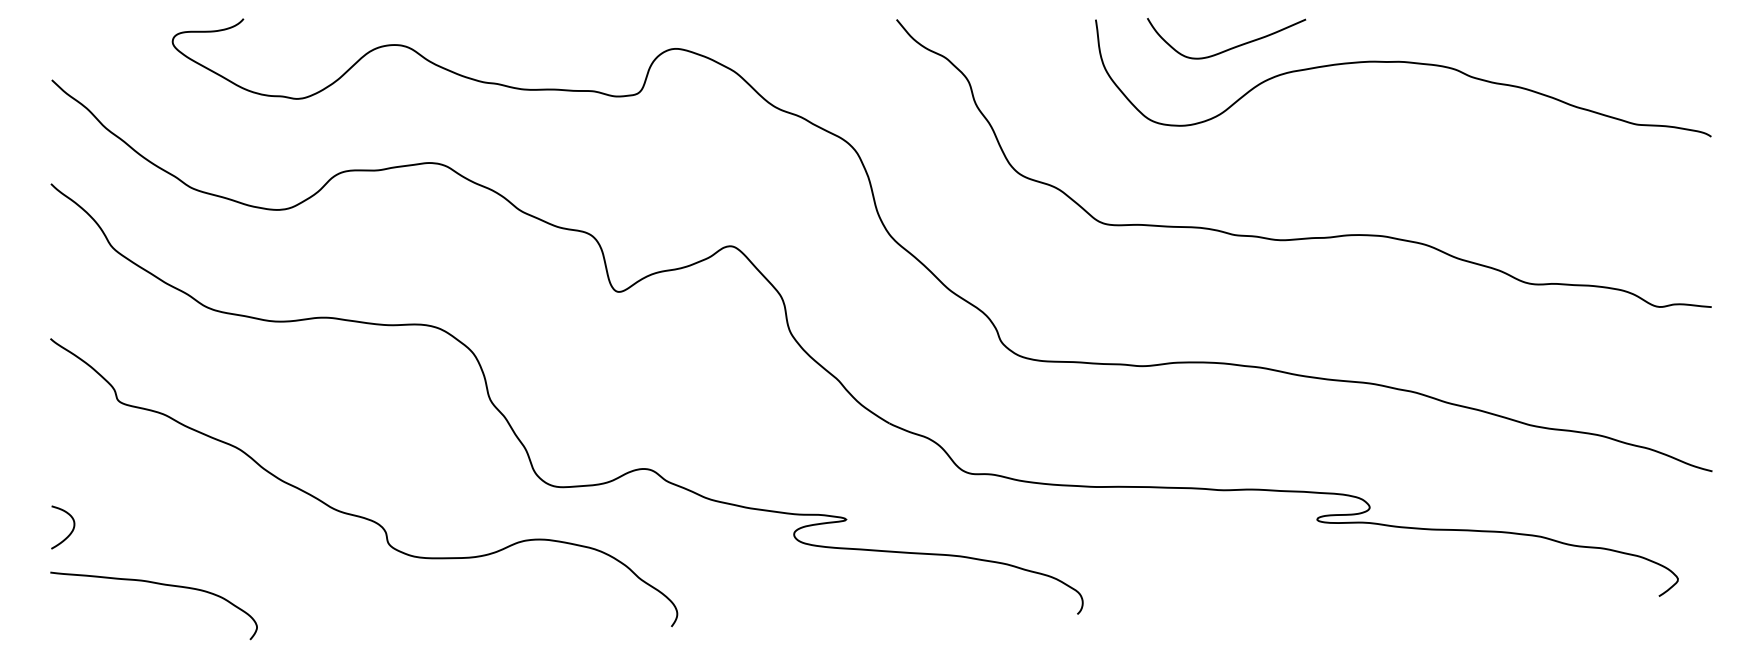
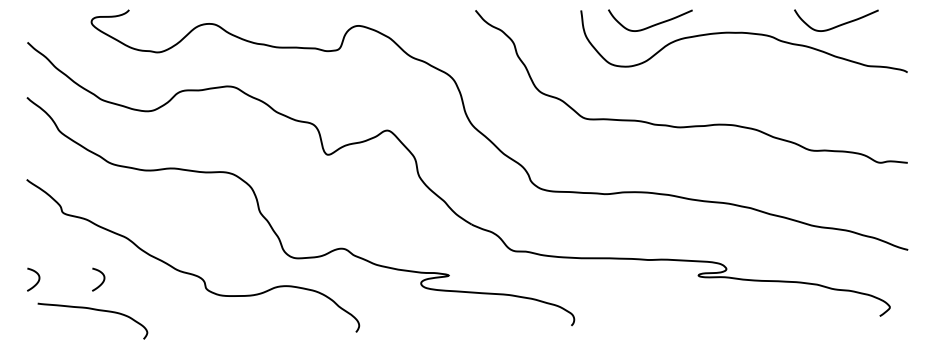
curve: (1582, 46) -> (839, 24), added
curve: (191, 532) -> (101, 282), added
curve: (155, 585) -> (93, 310), moved

